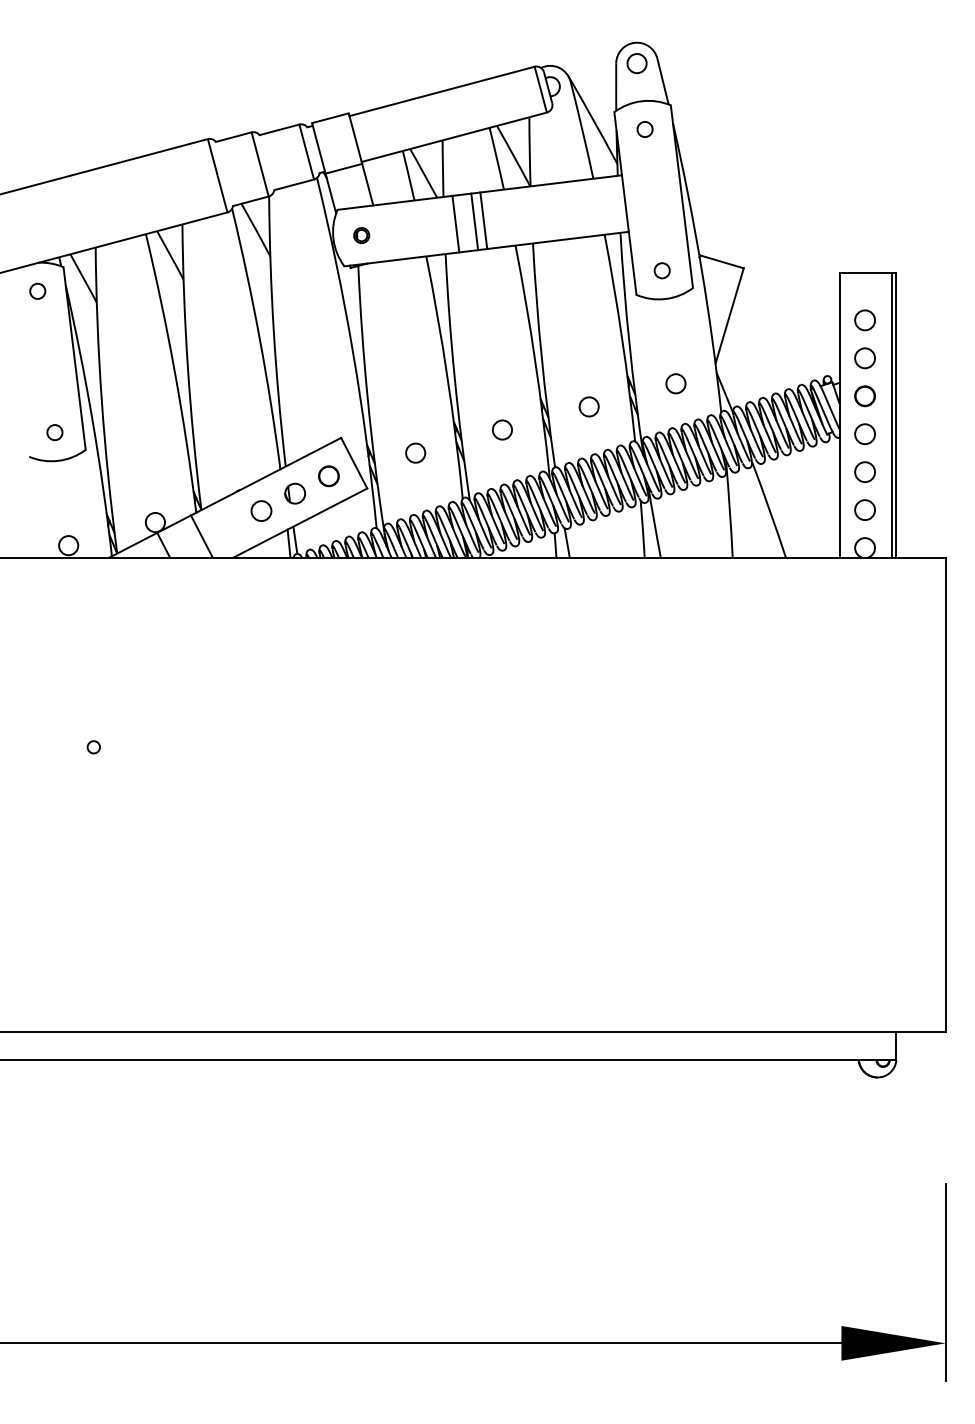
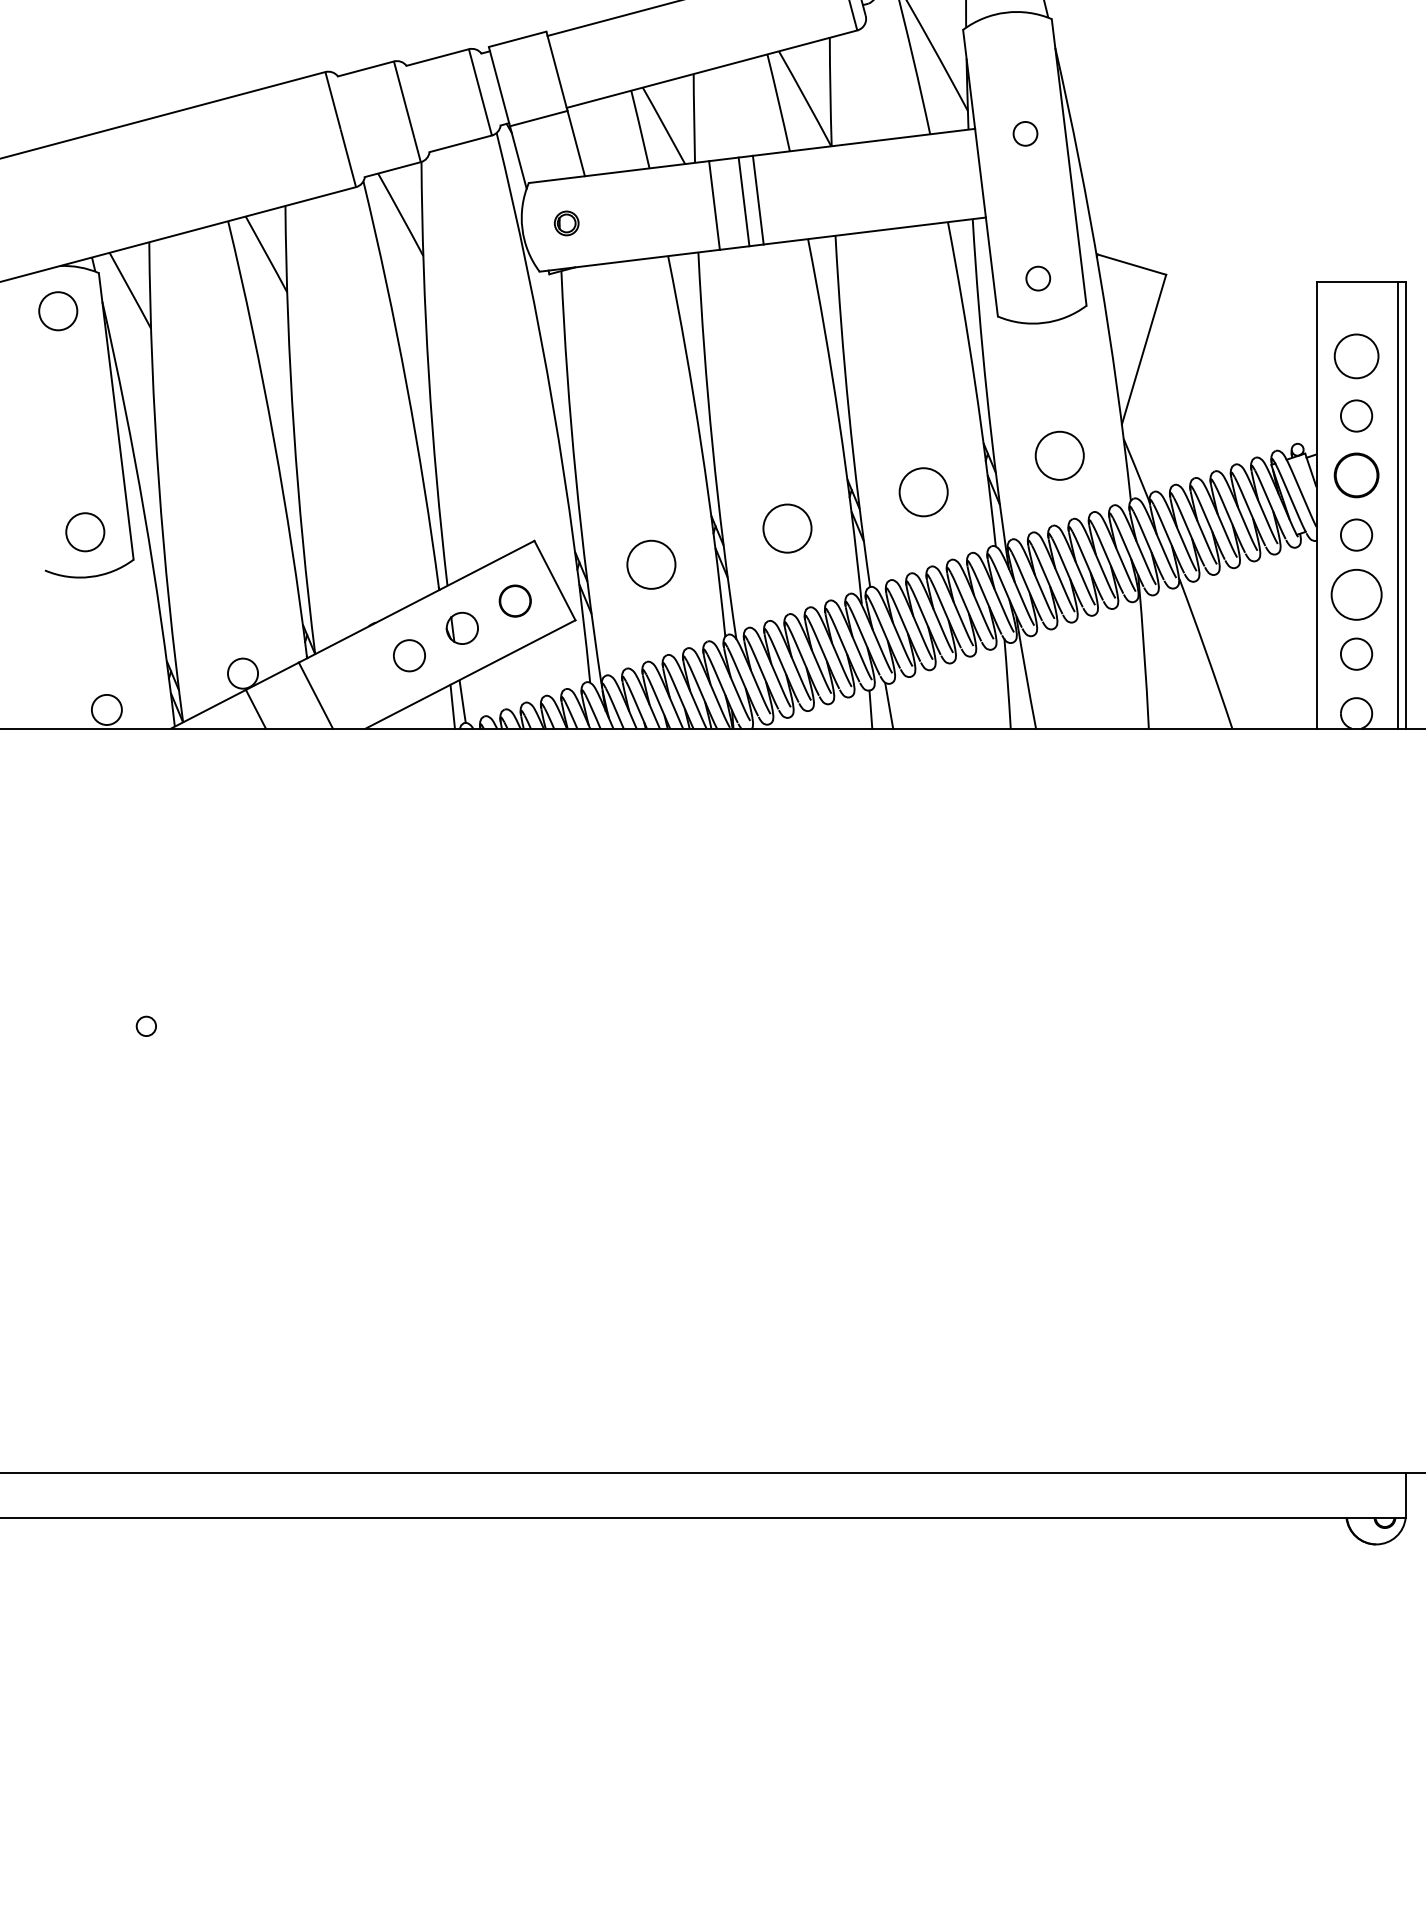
circle: (644, 129) -> (1024, 133), moved
circle: (37, 290) -> (58, 309), size x1.6
circle: (864, 320) -> (1355, 356), size x1.4
circle: (675, 383) -> (1059, 455), size x1.6
part: (864, 396) -> (1355, 475), size x1.4
circle: (588, 406) -> (922, 491), size x1.6
circle: (502, 429) -> (787, 527), size x1.6
circle: (54, 432) -> (84, 532), size x1.6
circle: (415, 452) -> (651, 563), size x1.6
circle: (864, 471) -> (1355, 593), size x1.6

